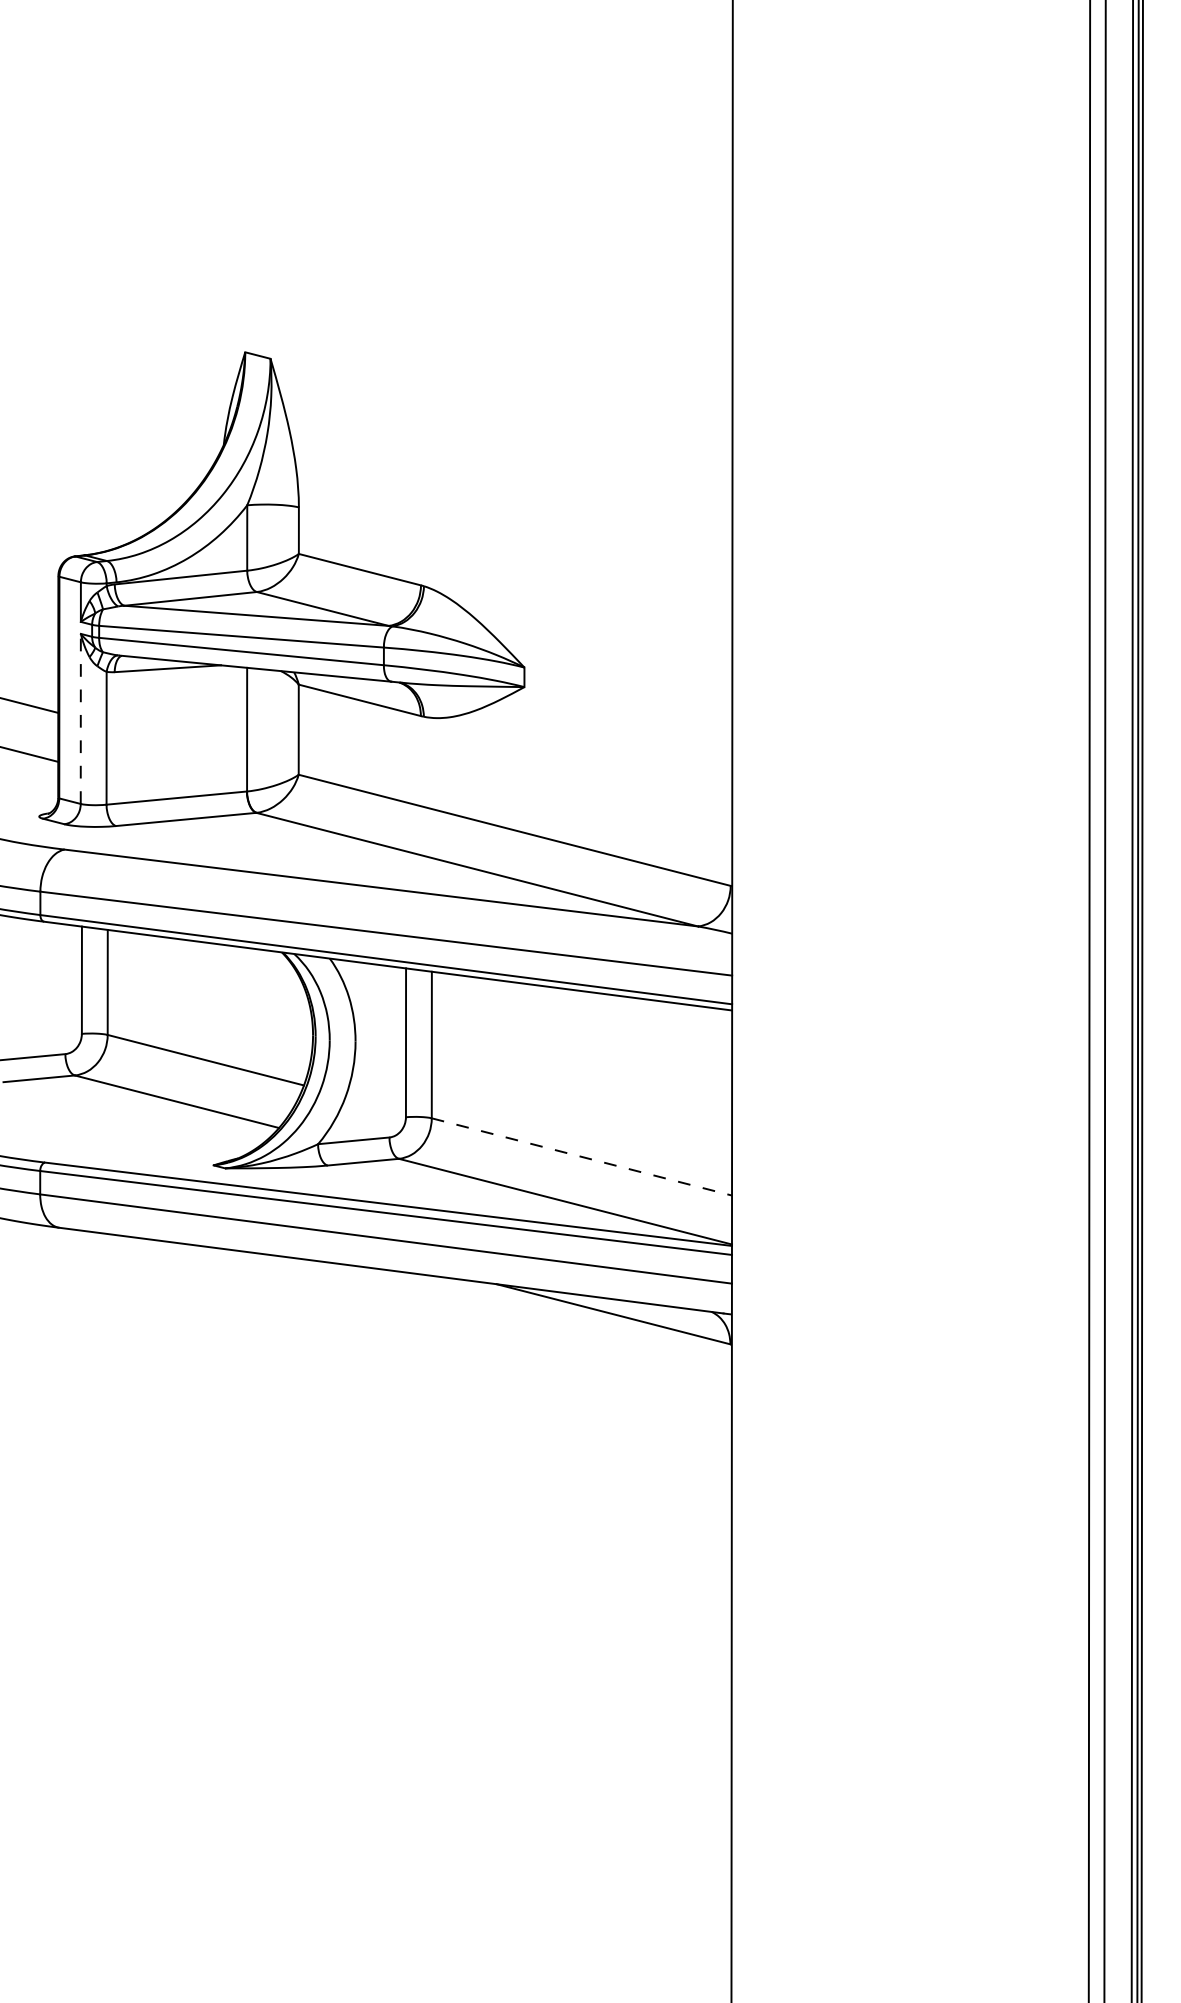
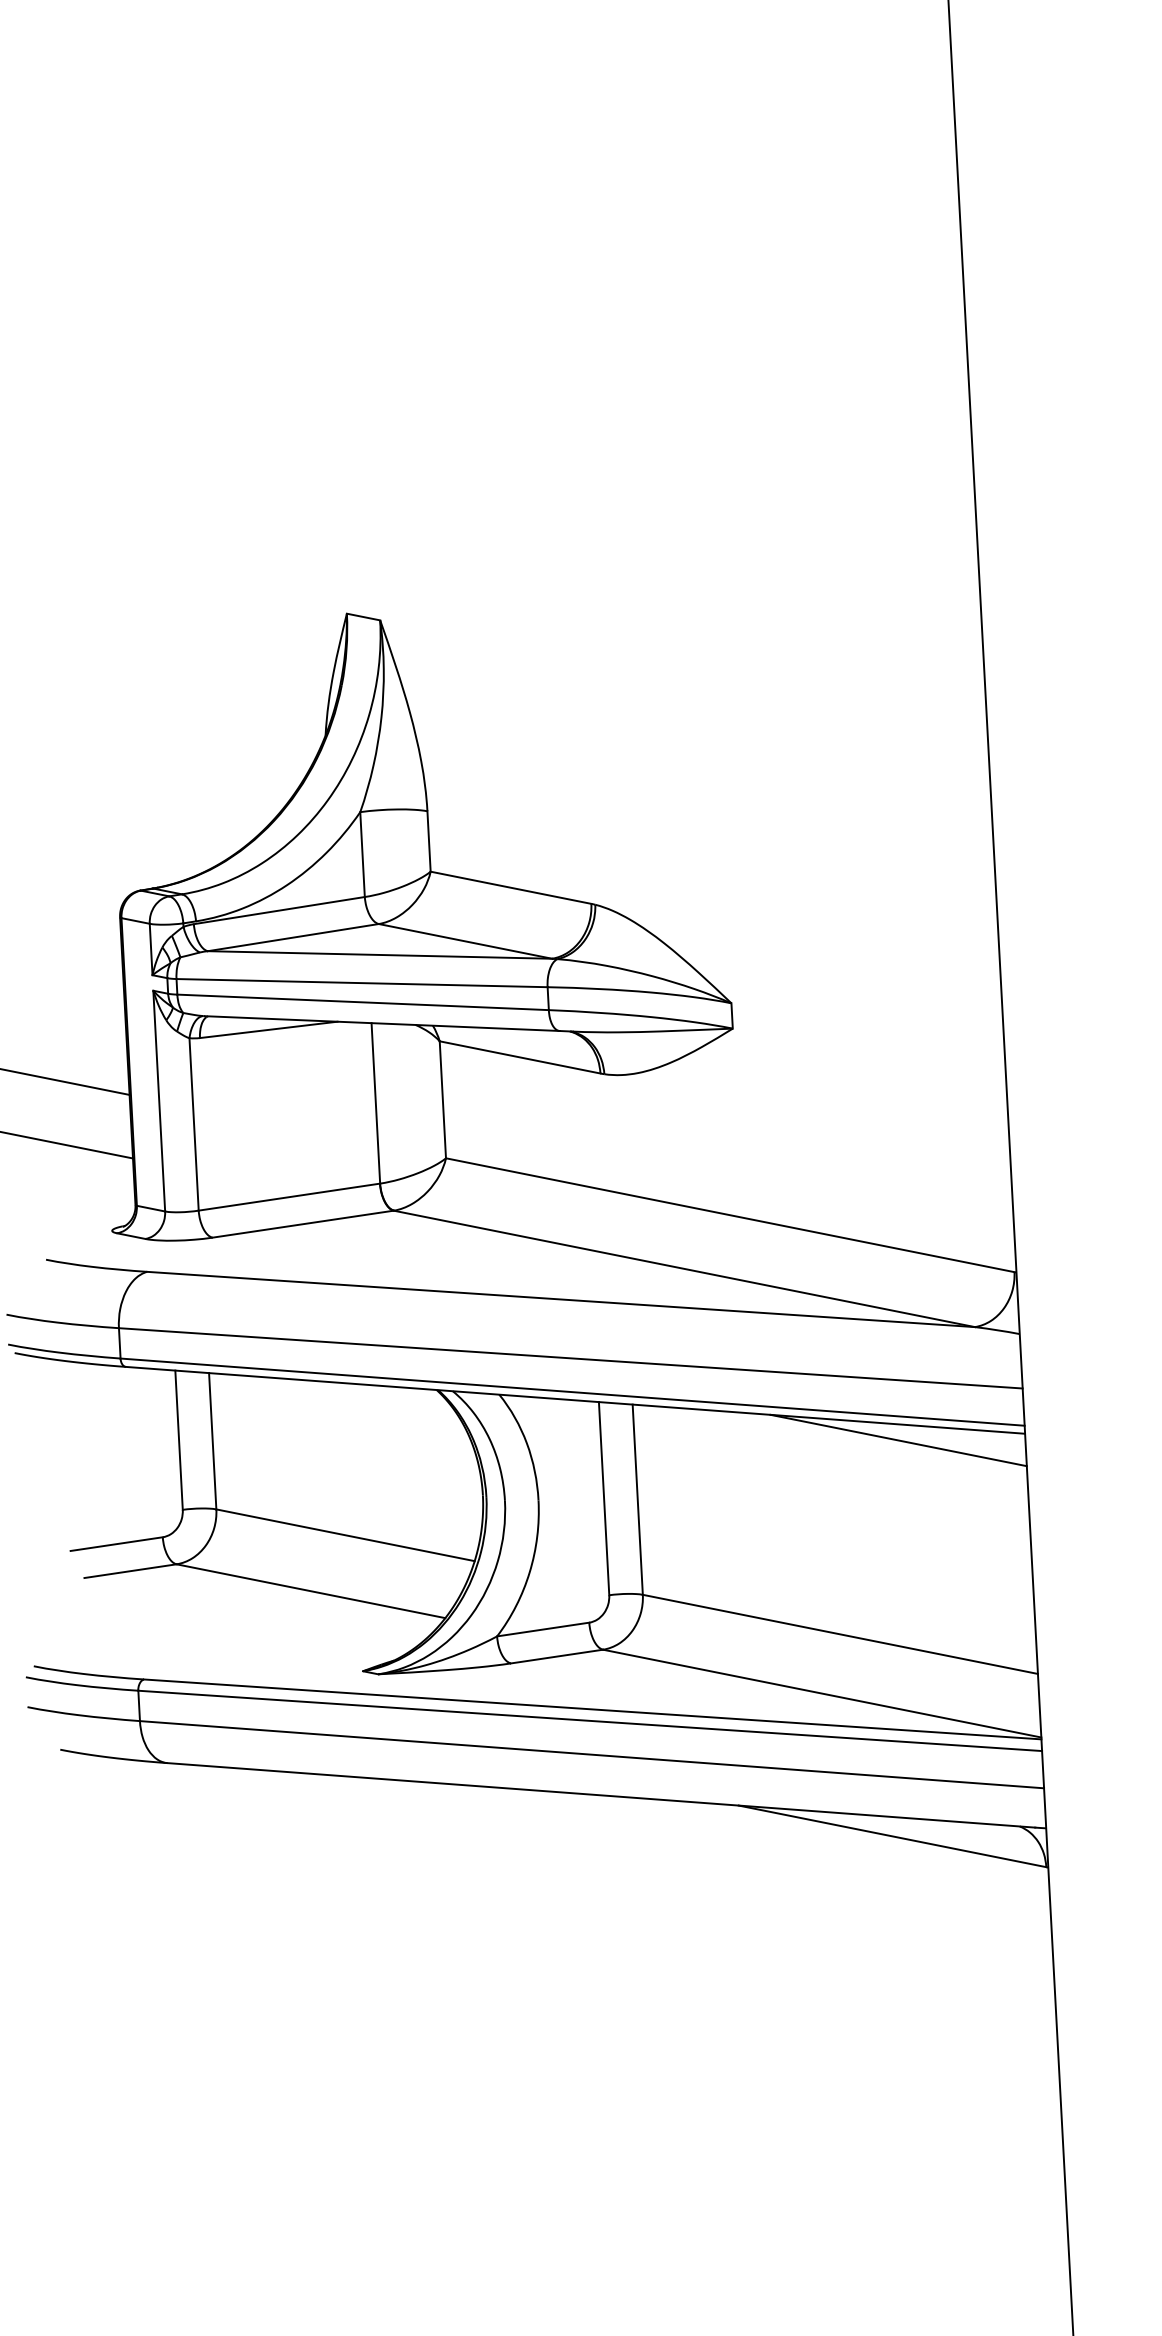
line: (80, 718) -> (158, 1100), dashed -> solid
line: (634, 1010) -> (898, 1440), added
line: (582, 1157) -> (841, 1635), dashed -> solid

